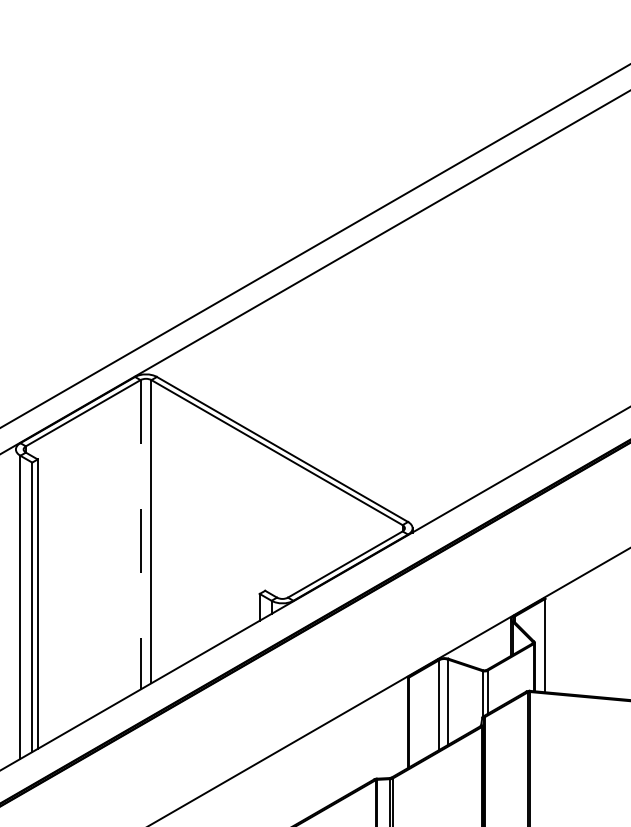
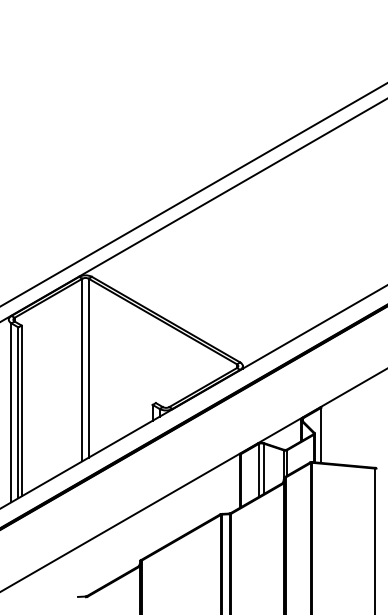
line: (140, 535) -> (82, 370), dashed -> solid

